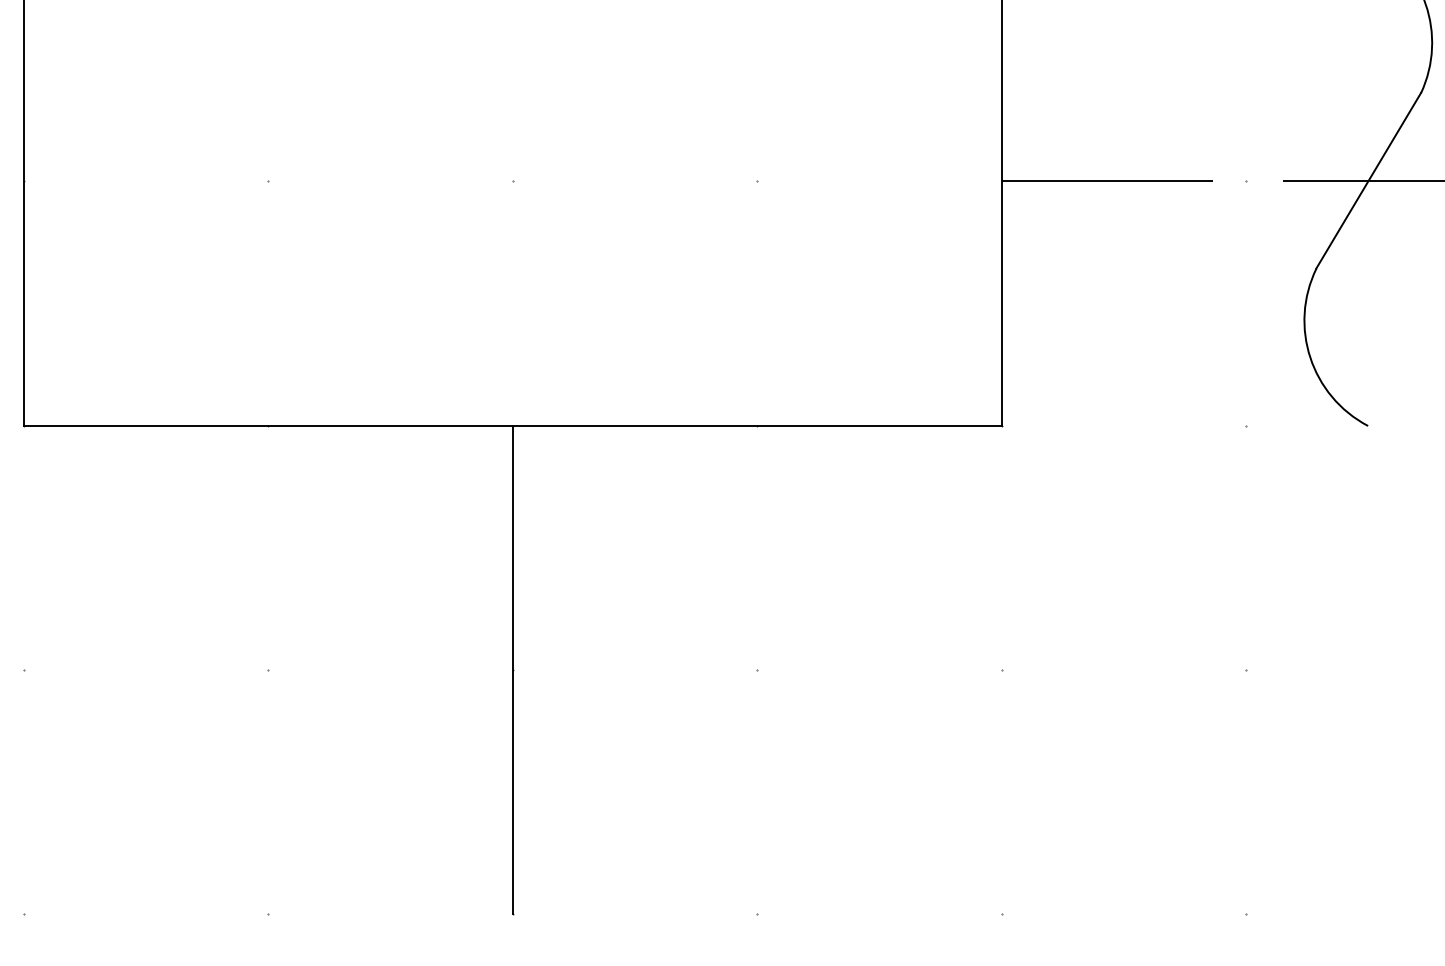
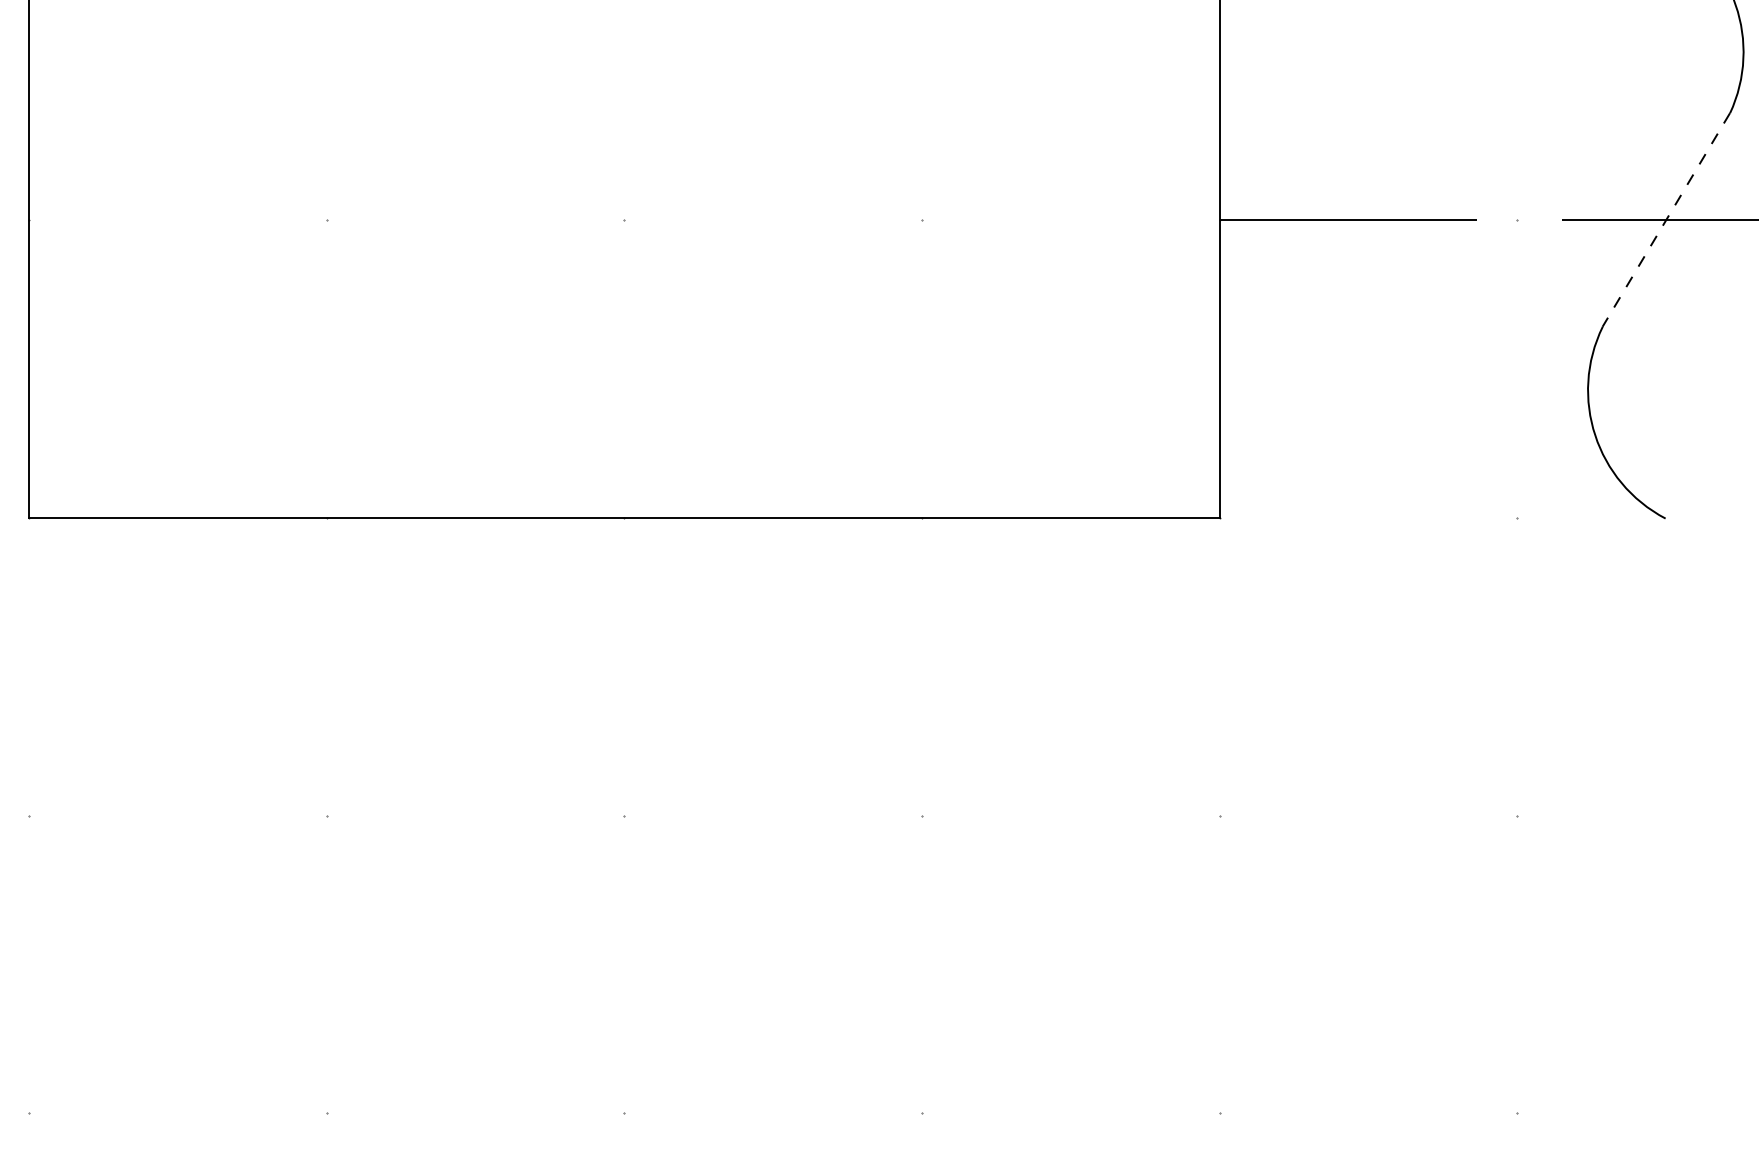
line: (1368, 181) -> (1666, 220), solid -> dashed
line: (513, 669) -> (624, 815), removed

